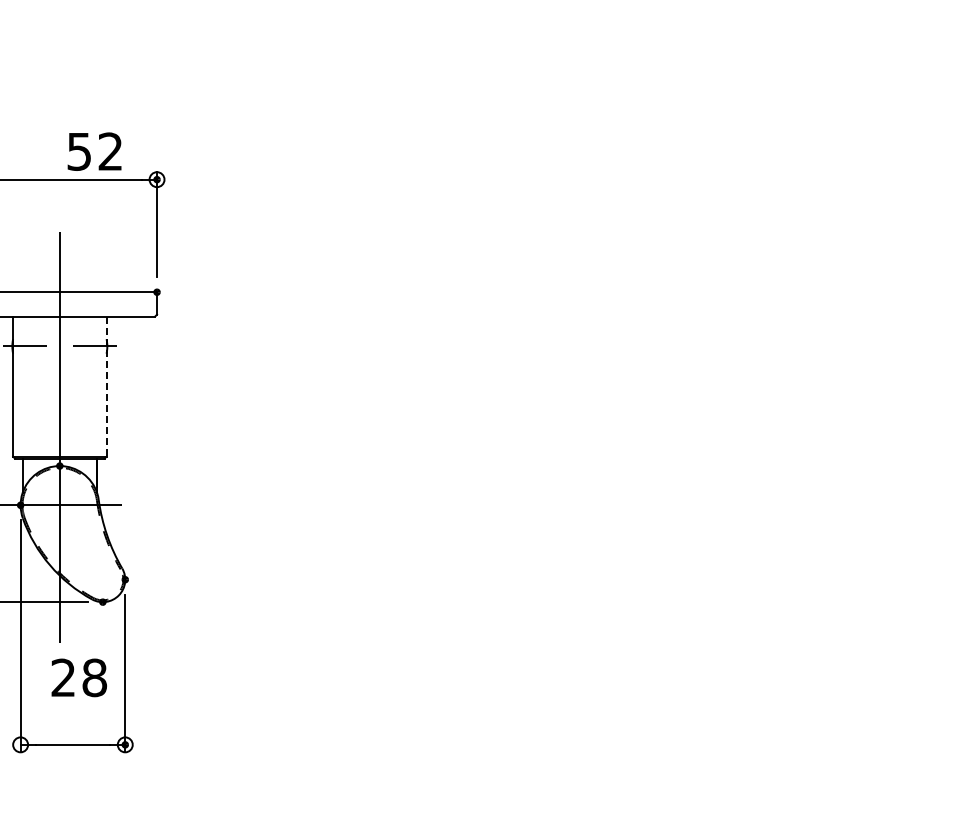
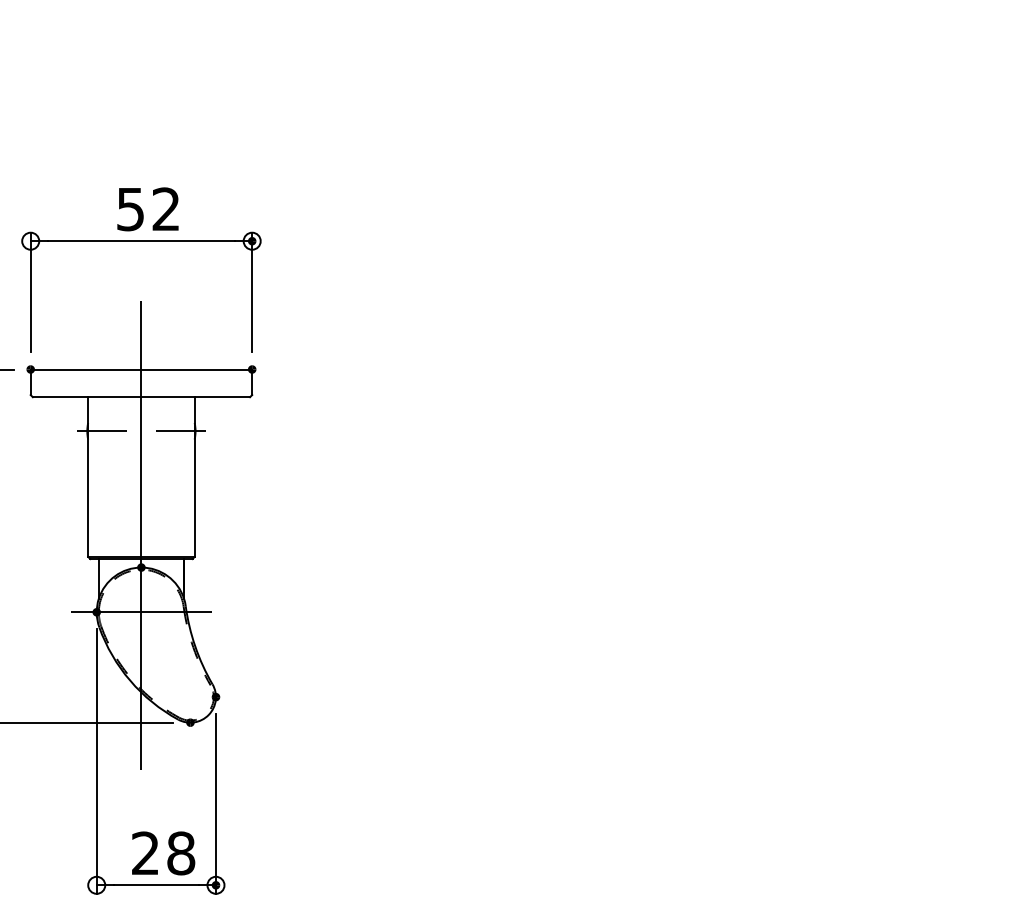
text: (94, 151) -> (147, 209), moved
line: (106, 387) -> (194, 478), dashed -> solid
text: (78, 677) -> (162, 852), moved

